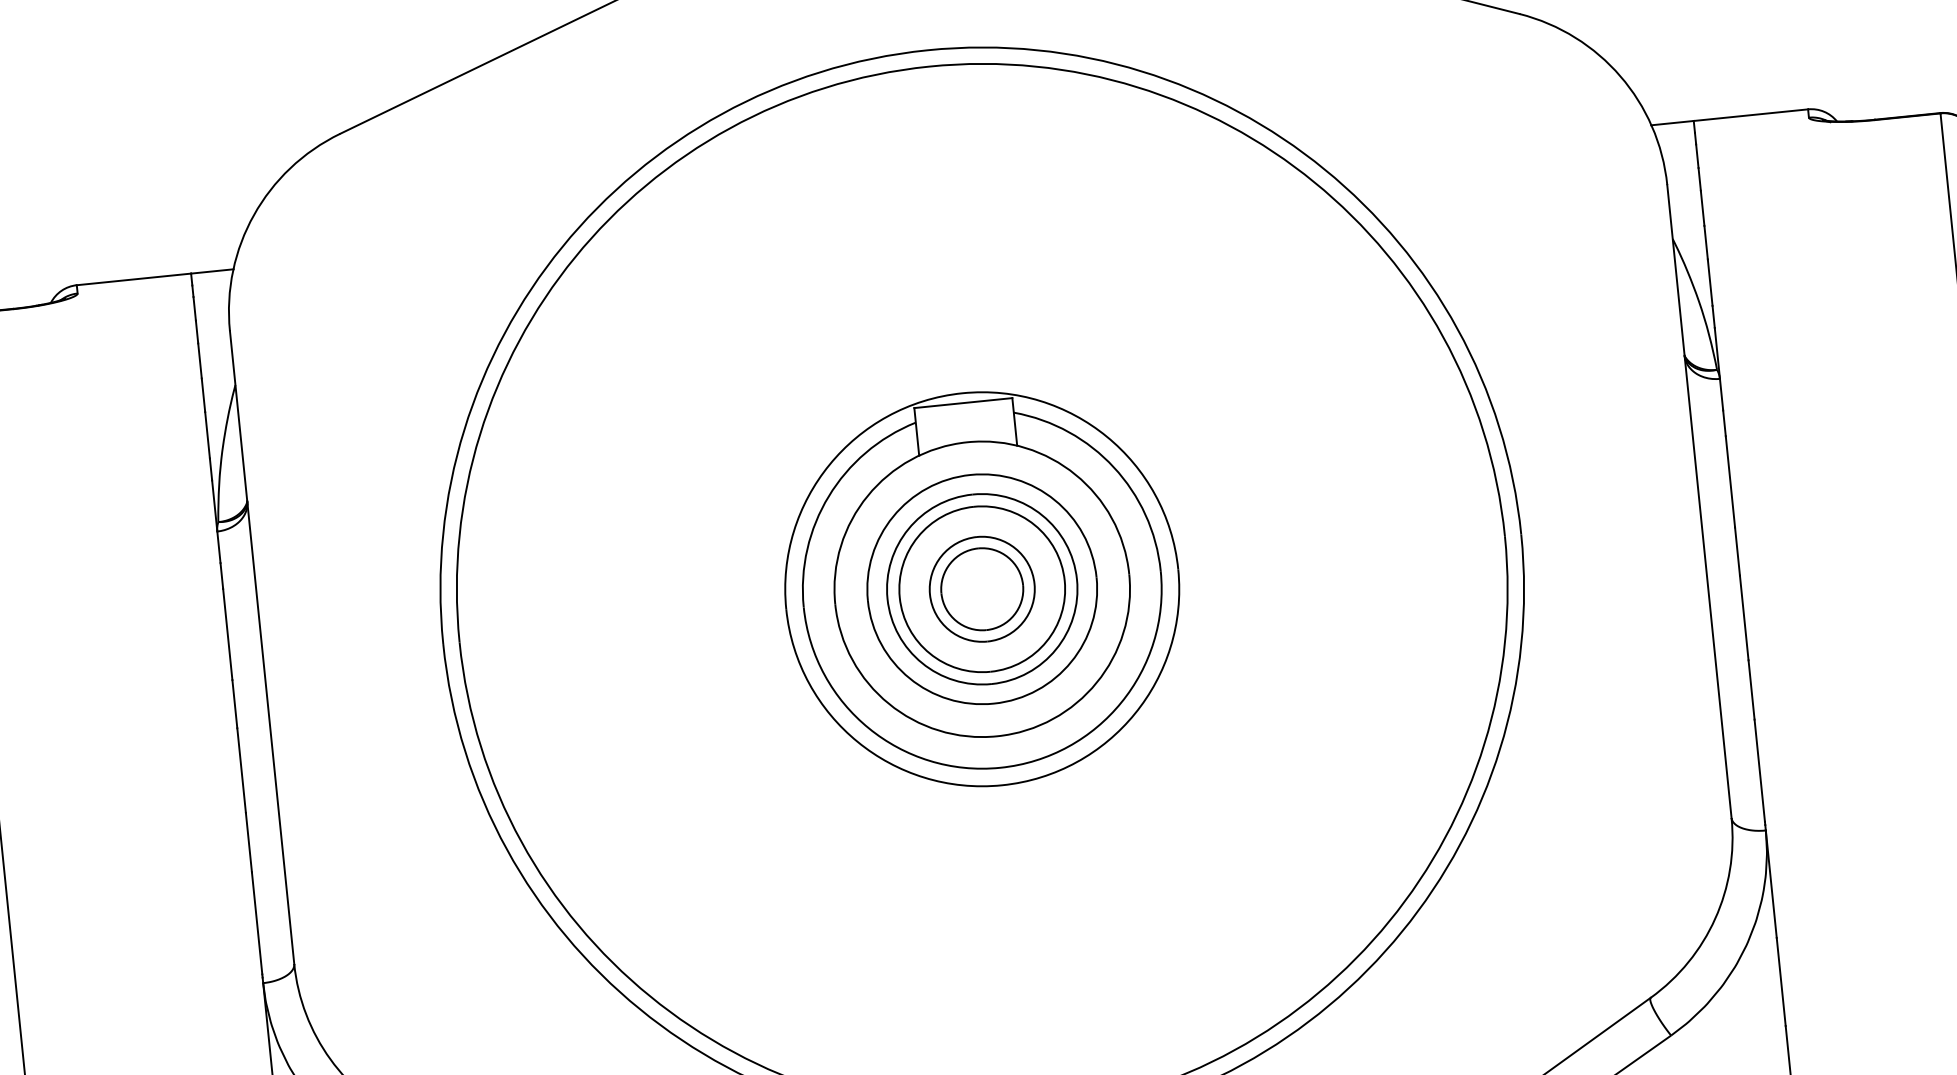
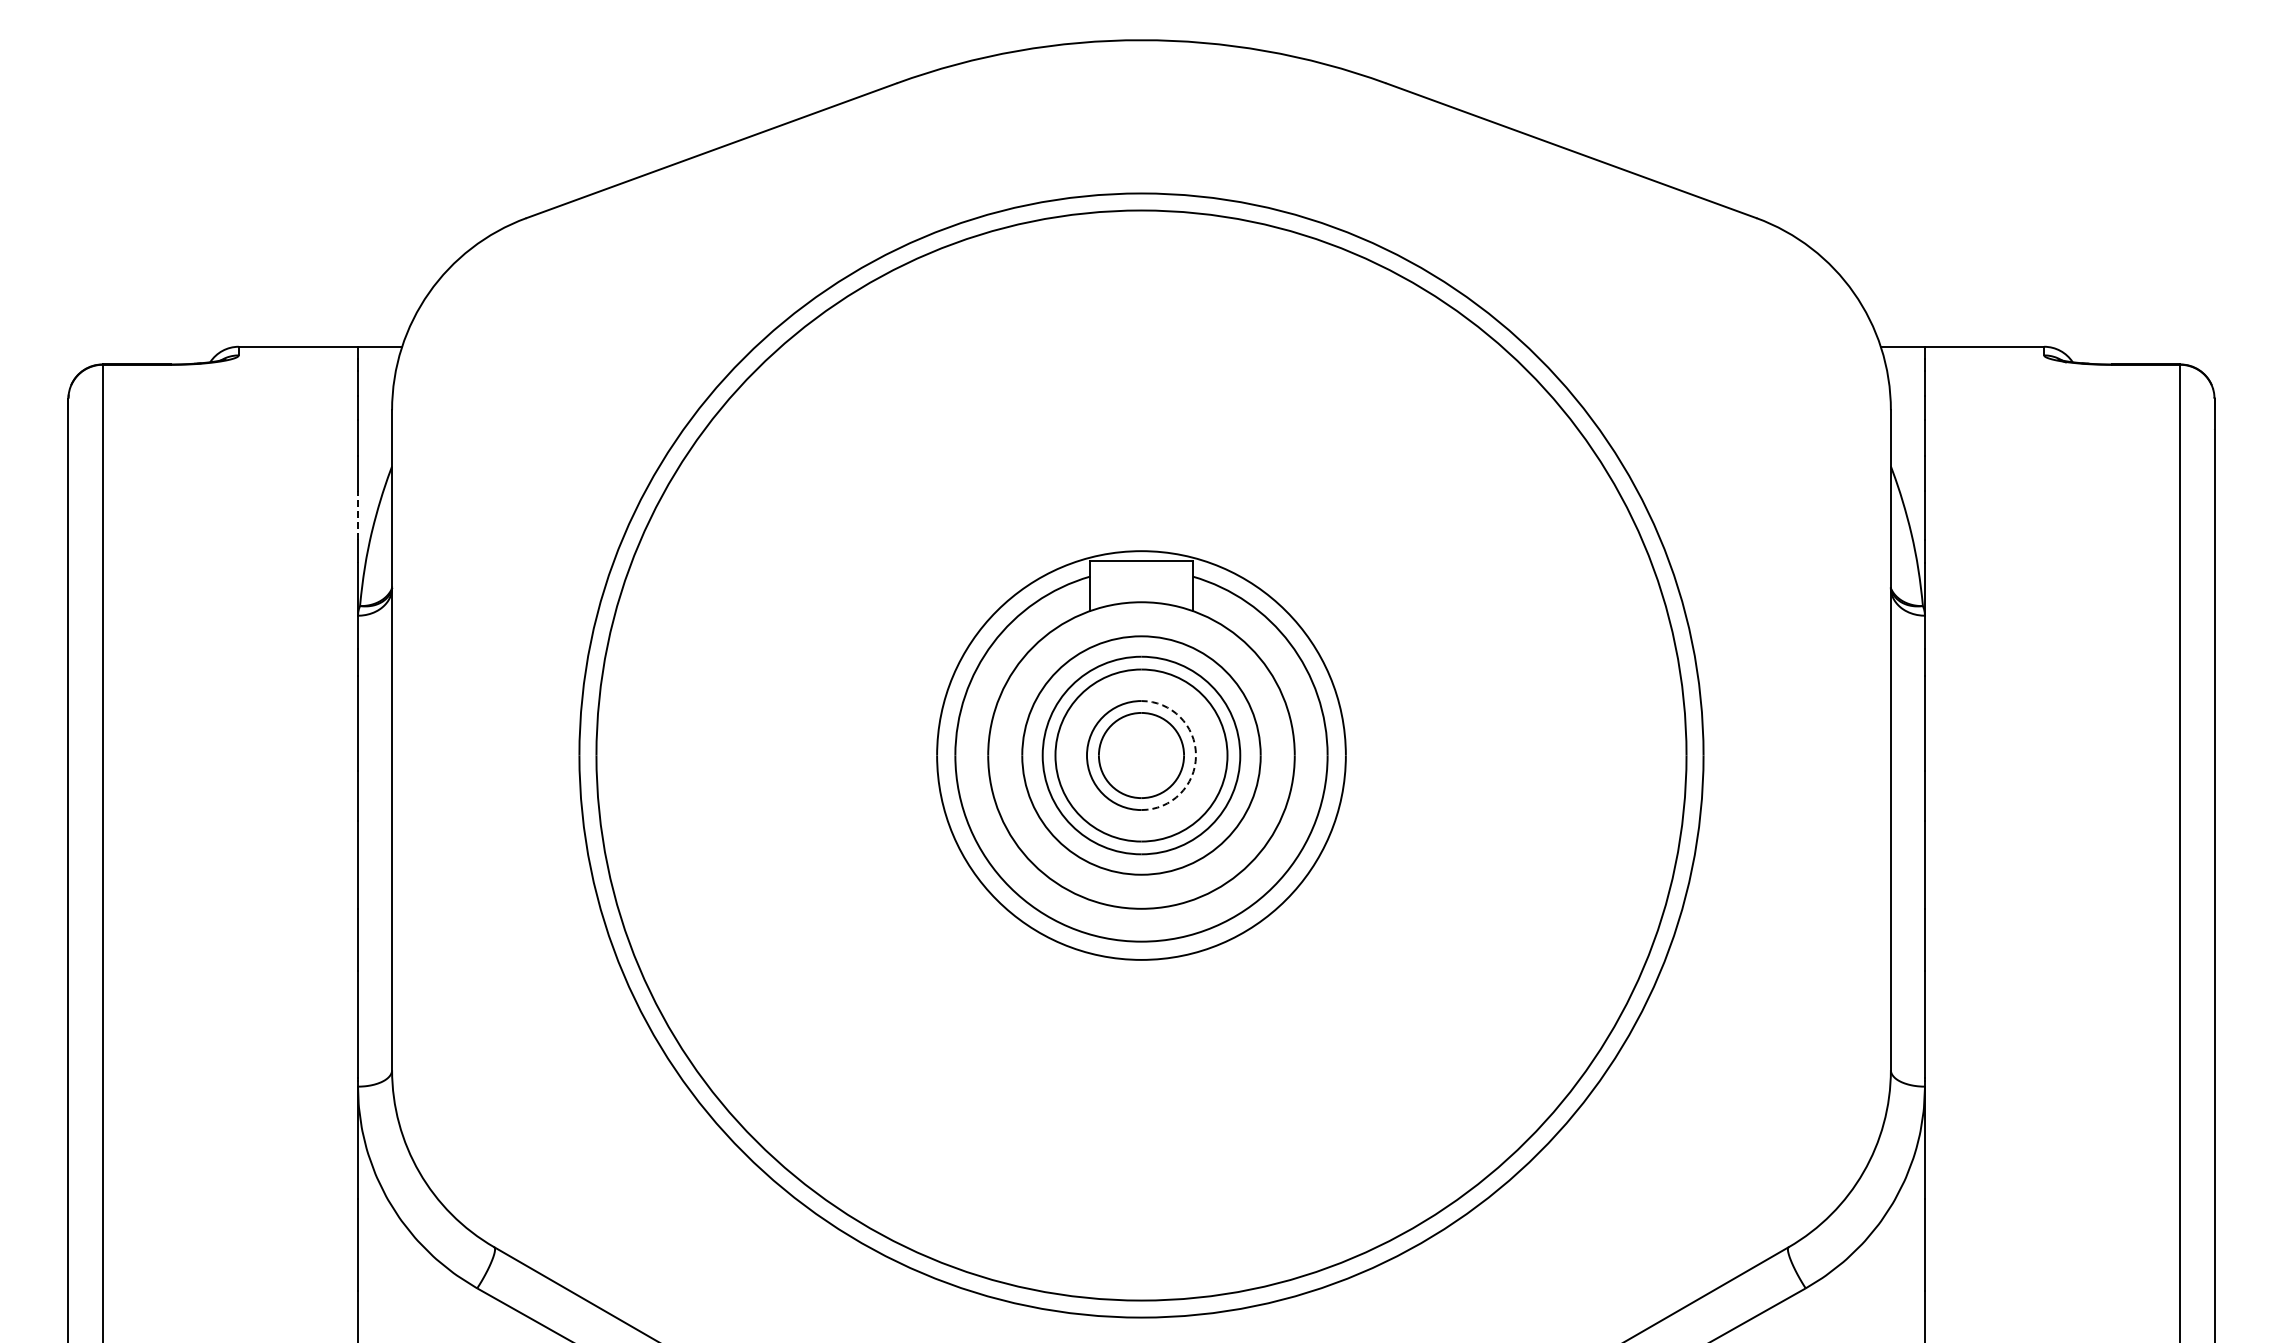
line: (207, 434) -> (358, 514), solid -> dashed
arc: (1035, 583) -> (1196, 755), solid -> dashed

